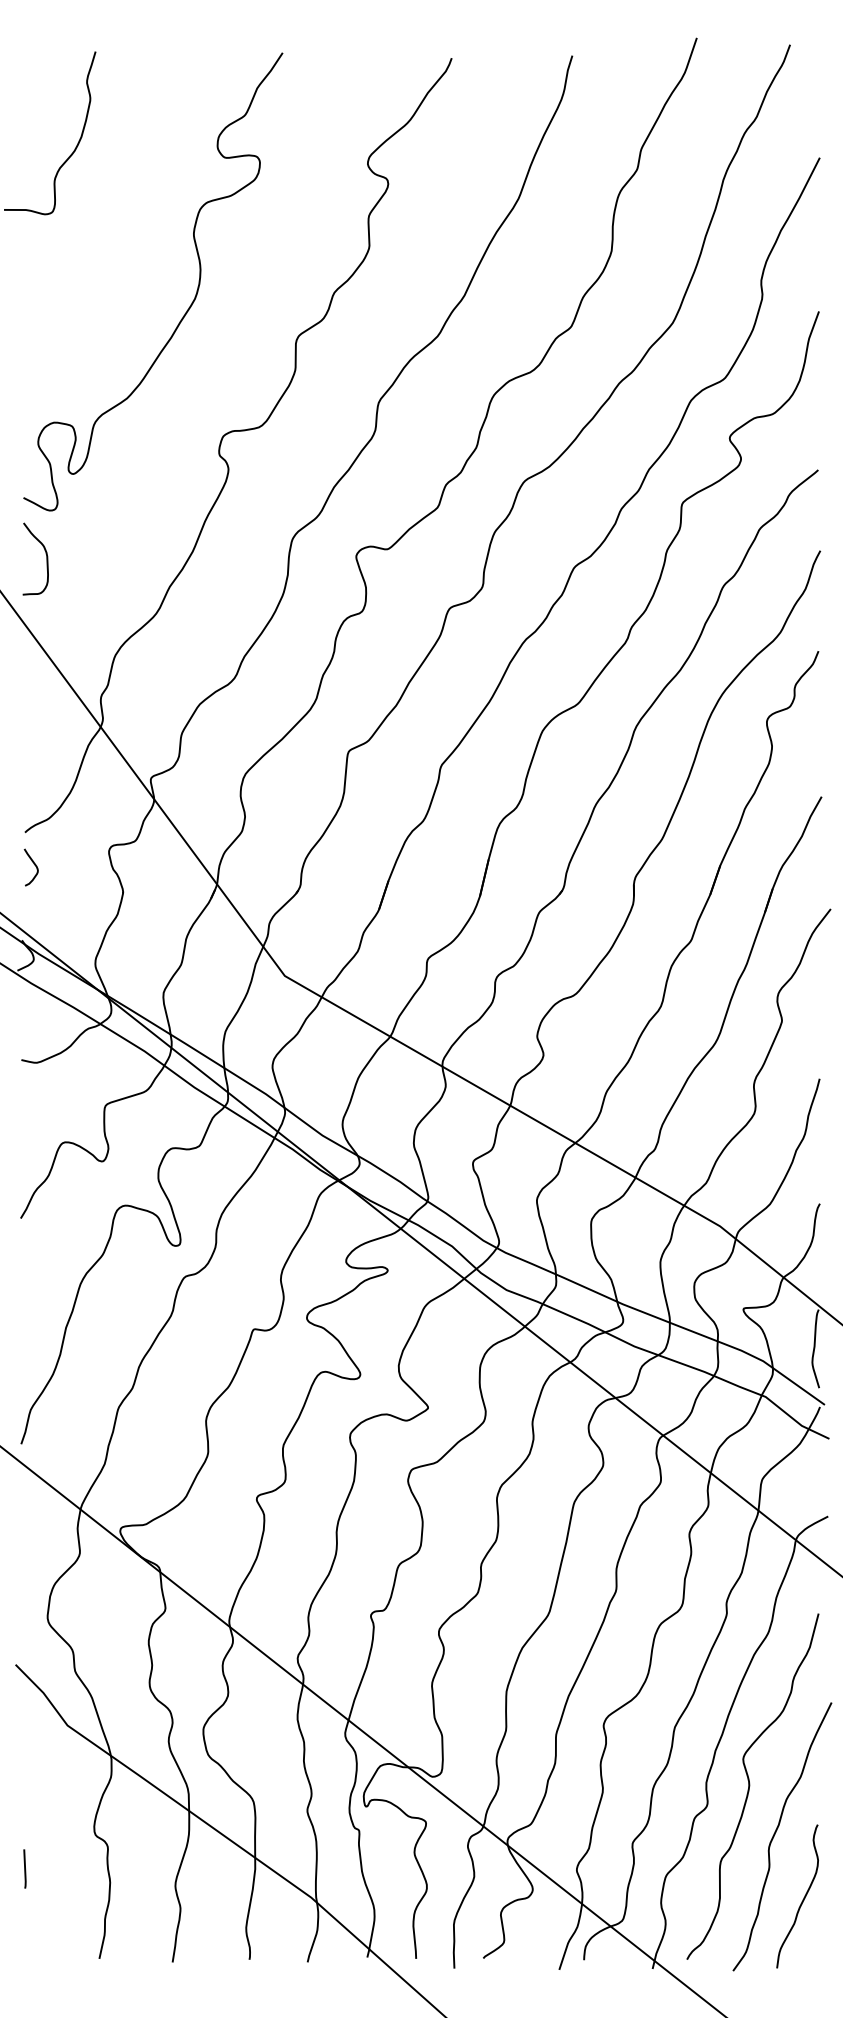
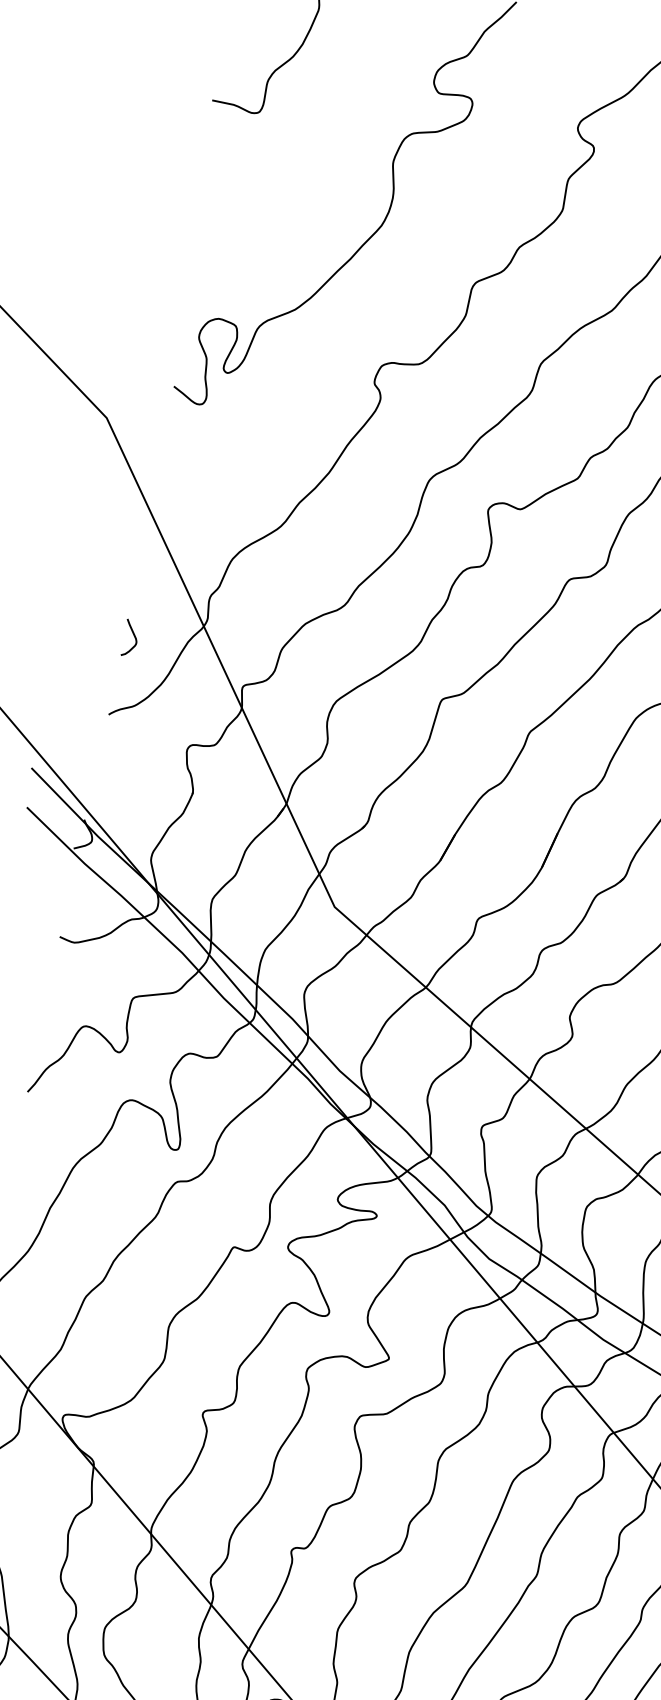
curve: (46, 558) -> (184, 450), removed
curve: (33, 864) -> (133, 635), moved

